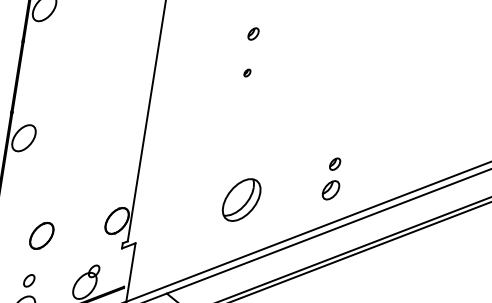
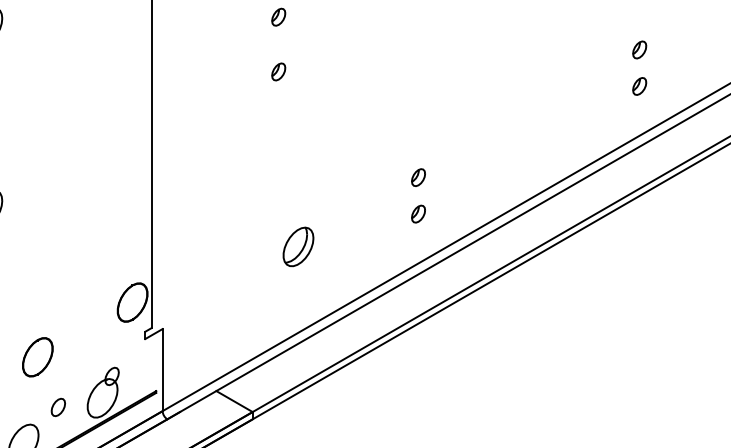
part: (247, 72) -> (278, 71), size x1.67
part: (331, 189) -> (418, 213), size x0.62
part: (241, 199) -> (298, 246), size x0.62
part: (41, 236) -> (37, 357), moved
part: (28, 280) -> (57, 406), moved

